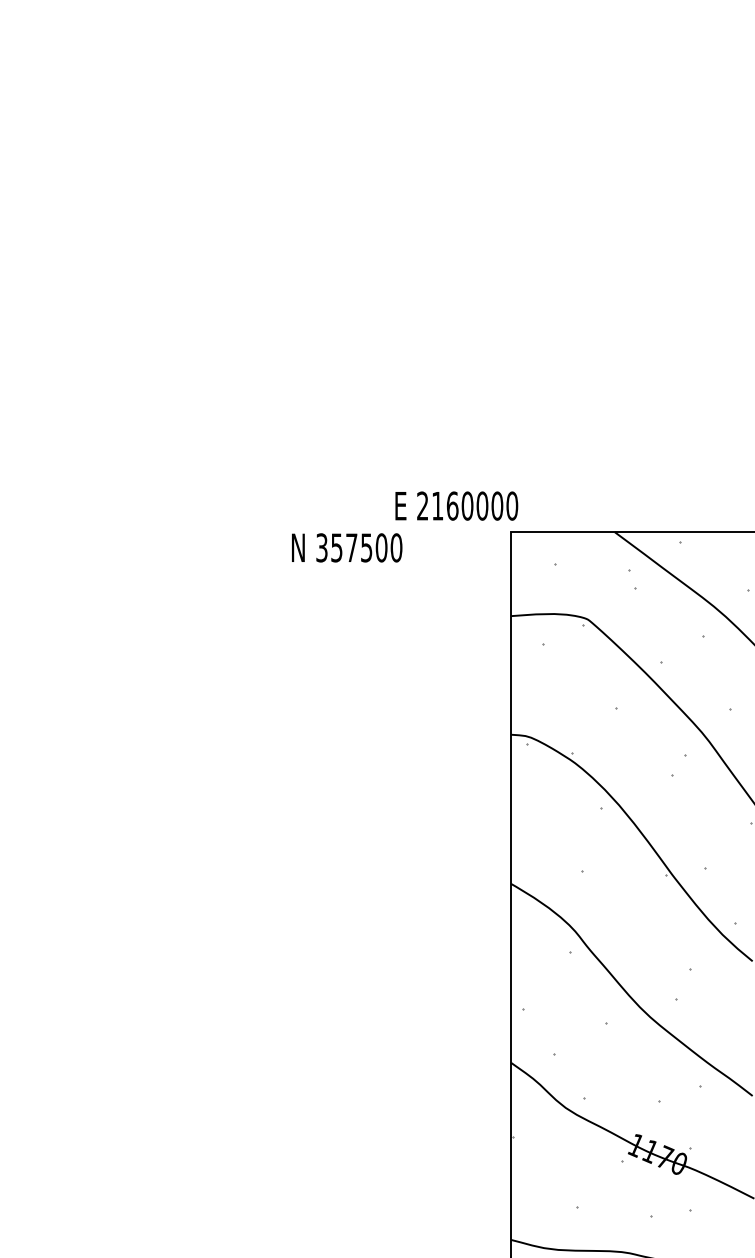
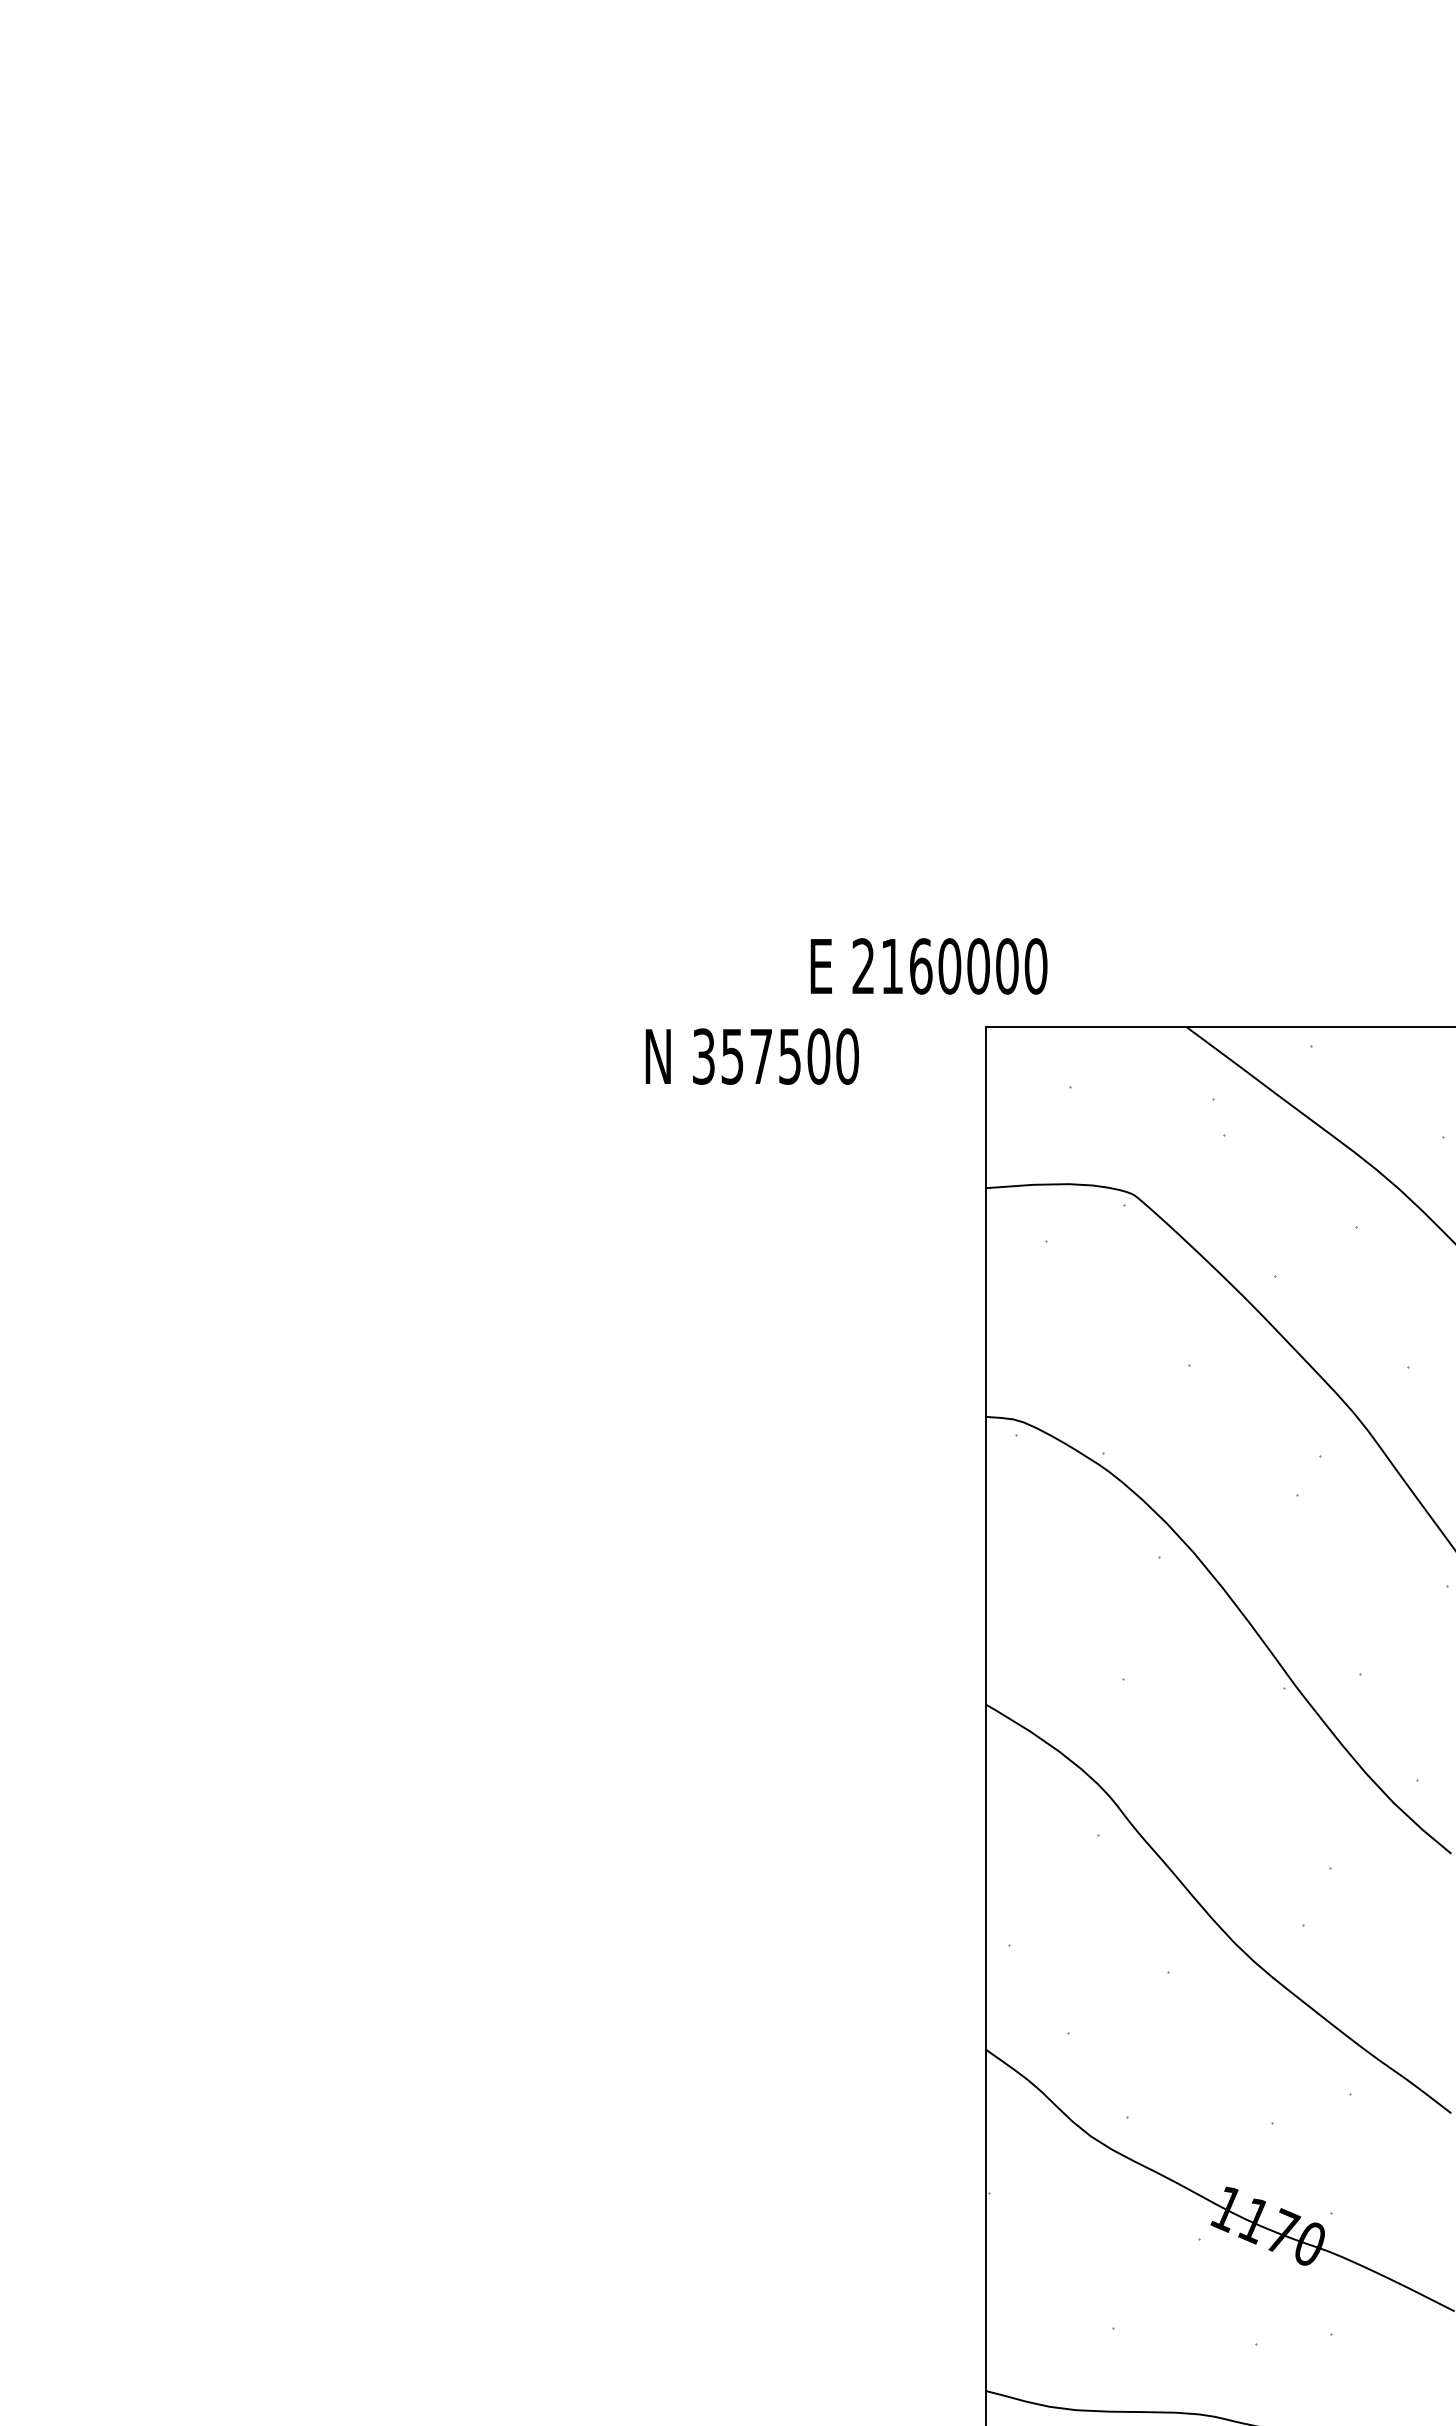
text: (456, 505) -> (928, 965), moved
text: (347, 547) -> (753, 1055), moved

